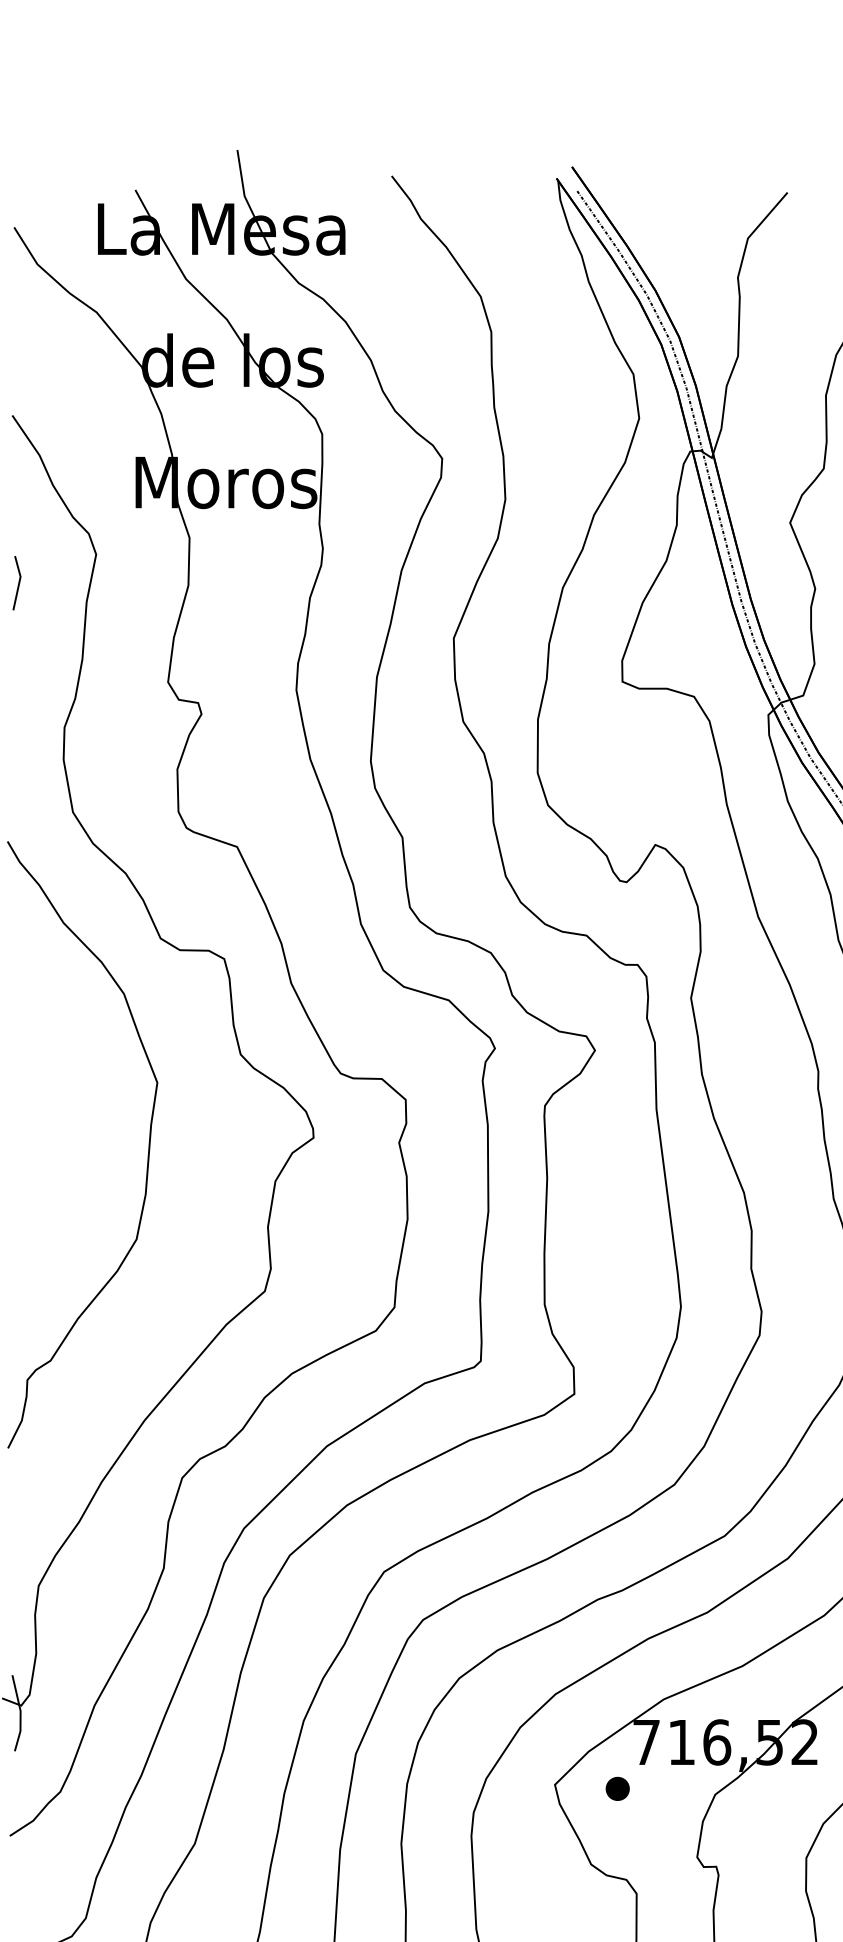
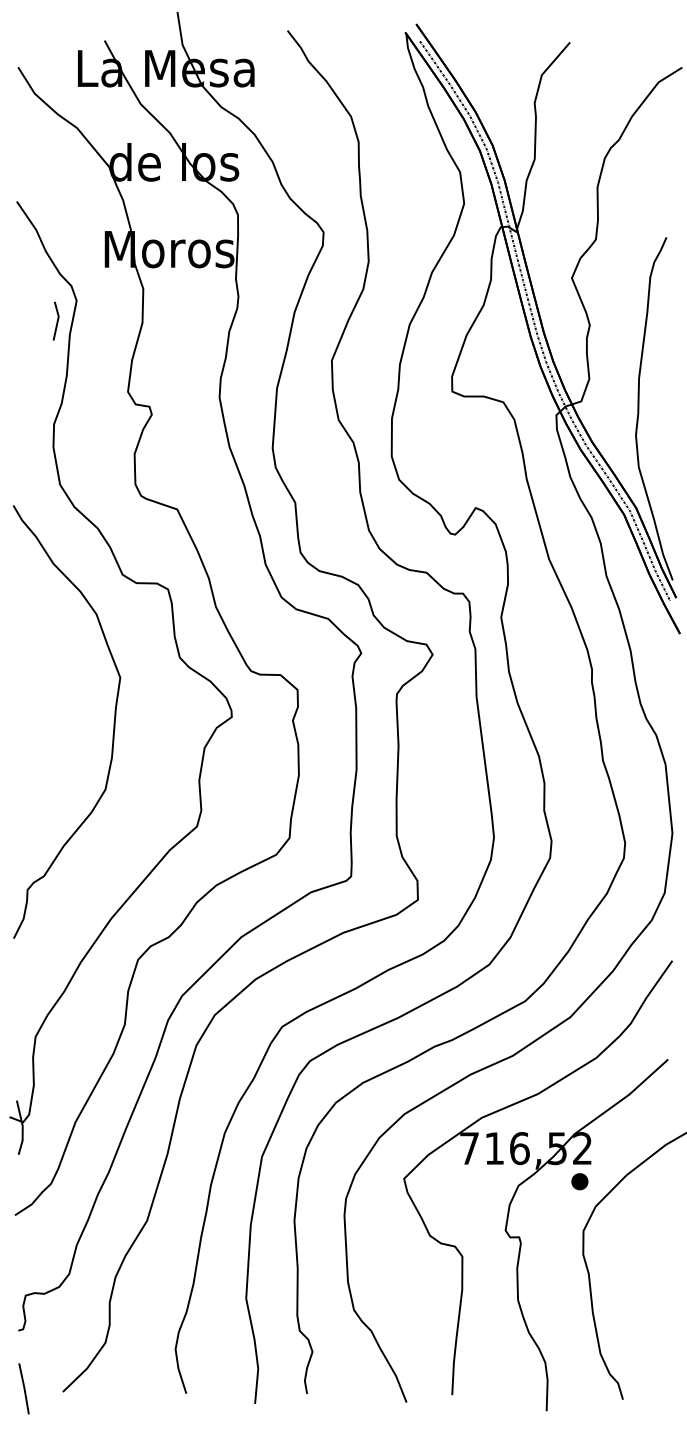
line: (17, 583) -> (56, 321), moved
part: (617, 1788) -> (579, 1181), moved

